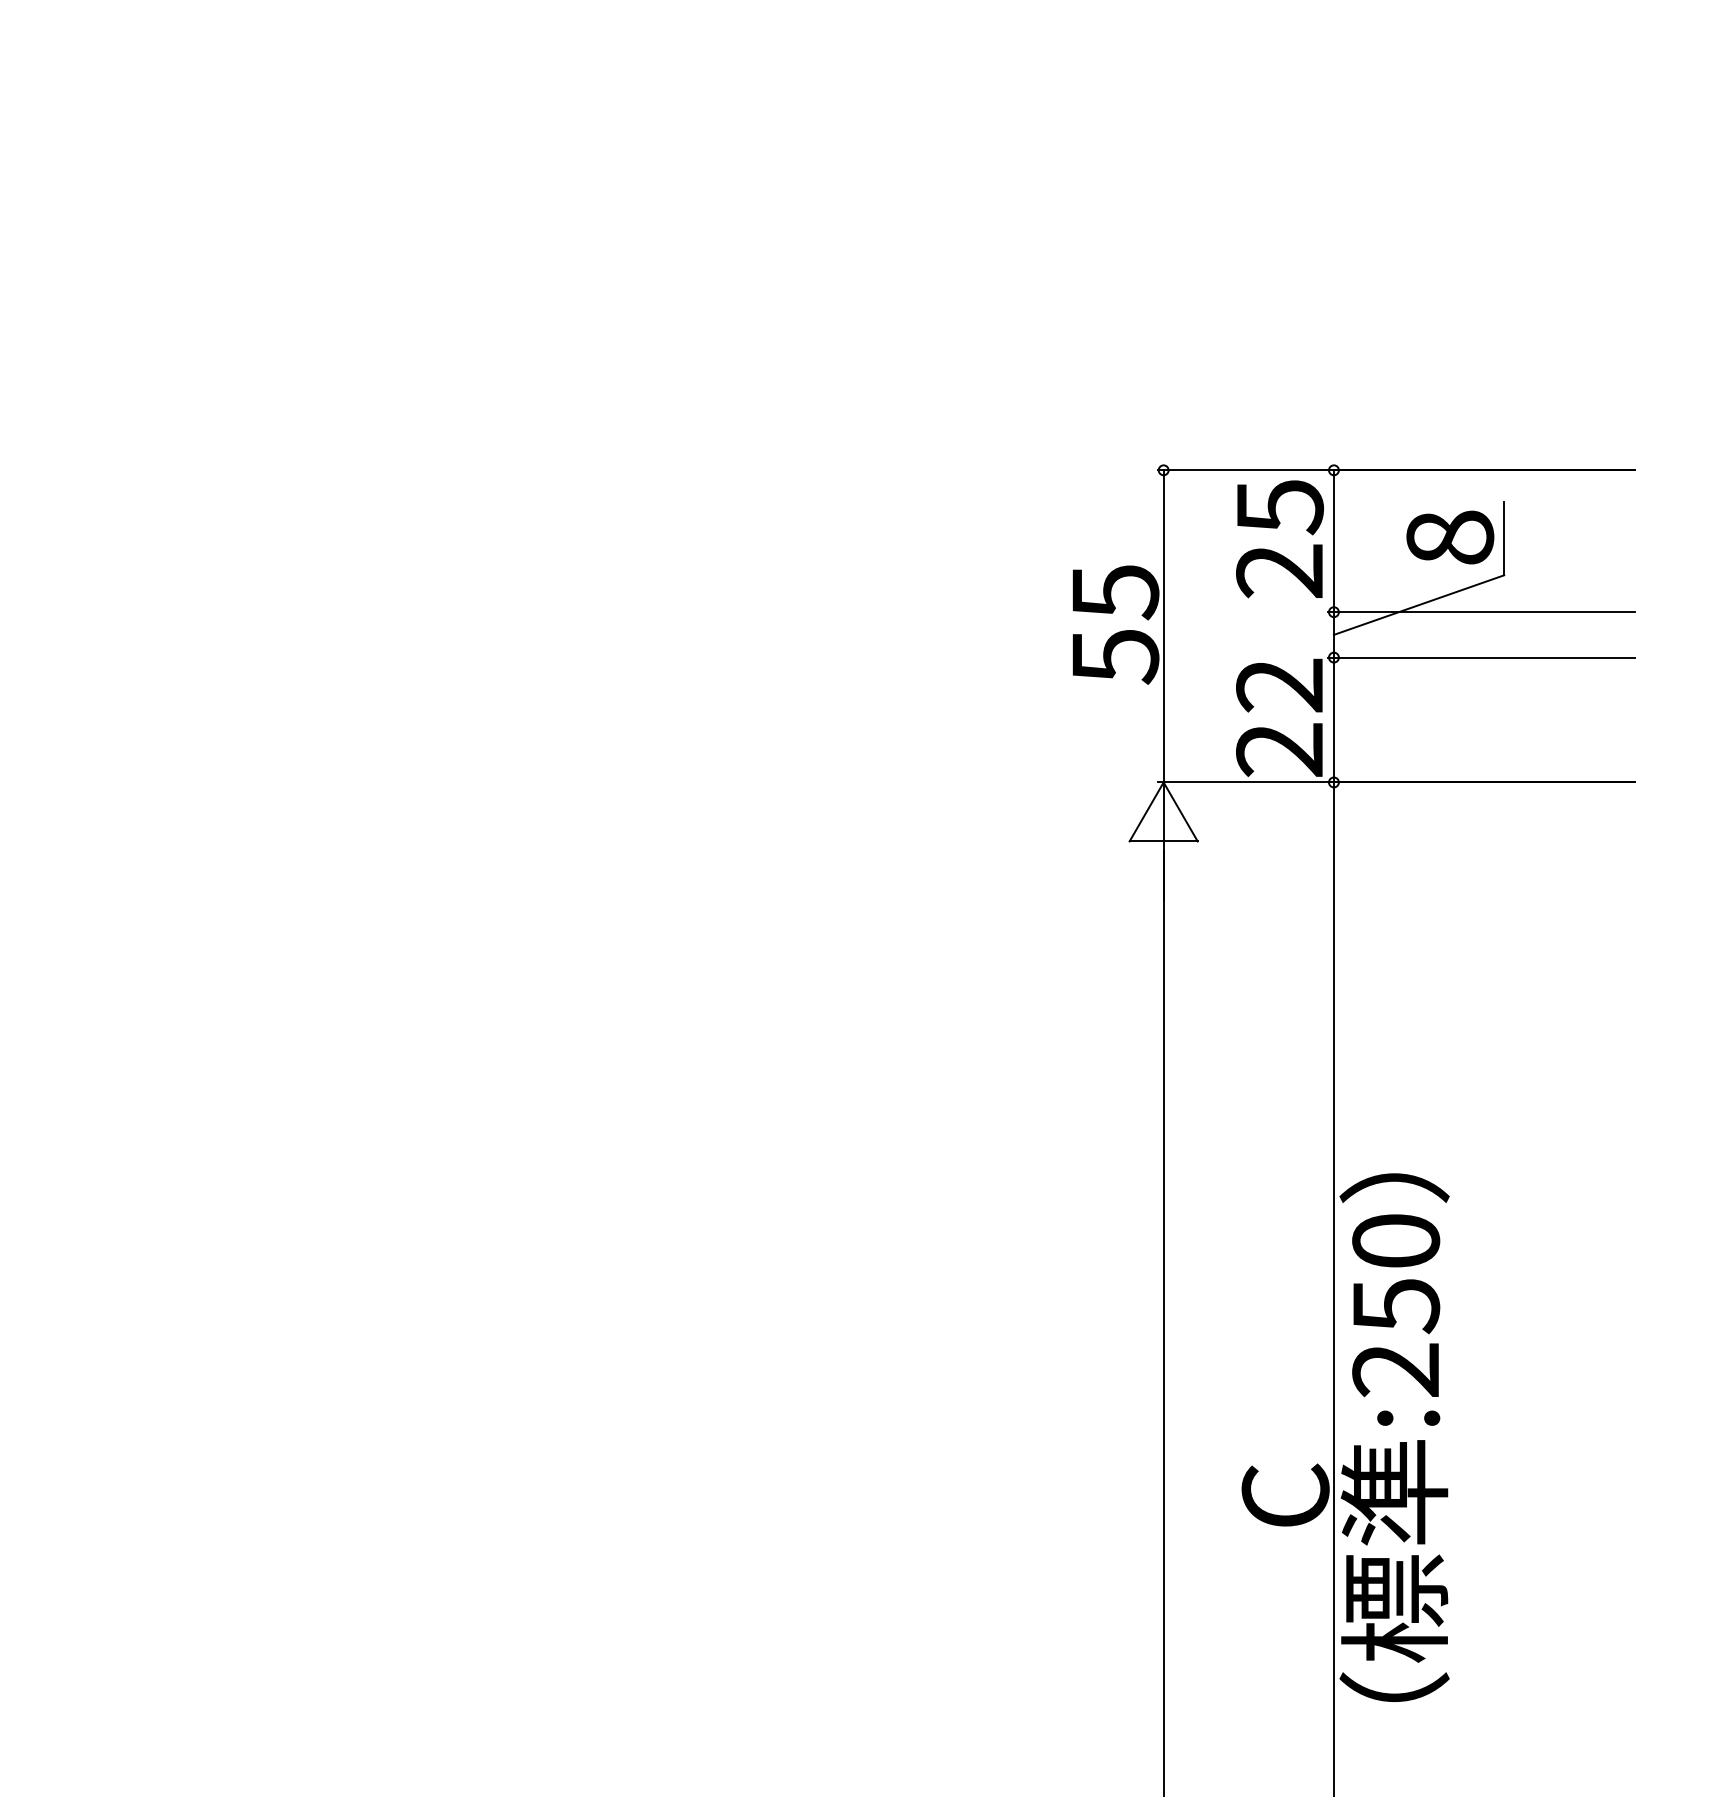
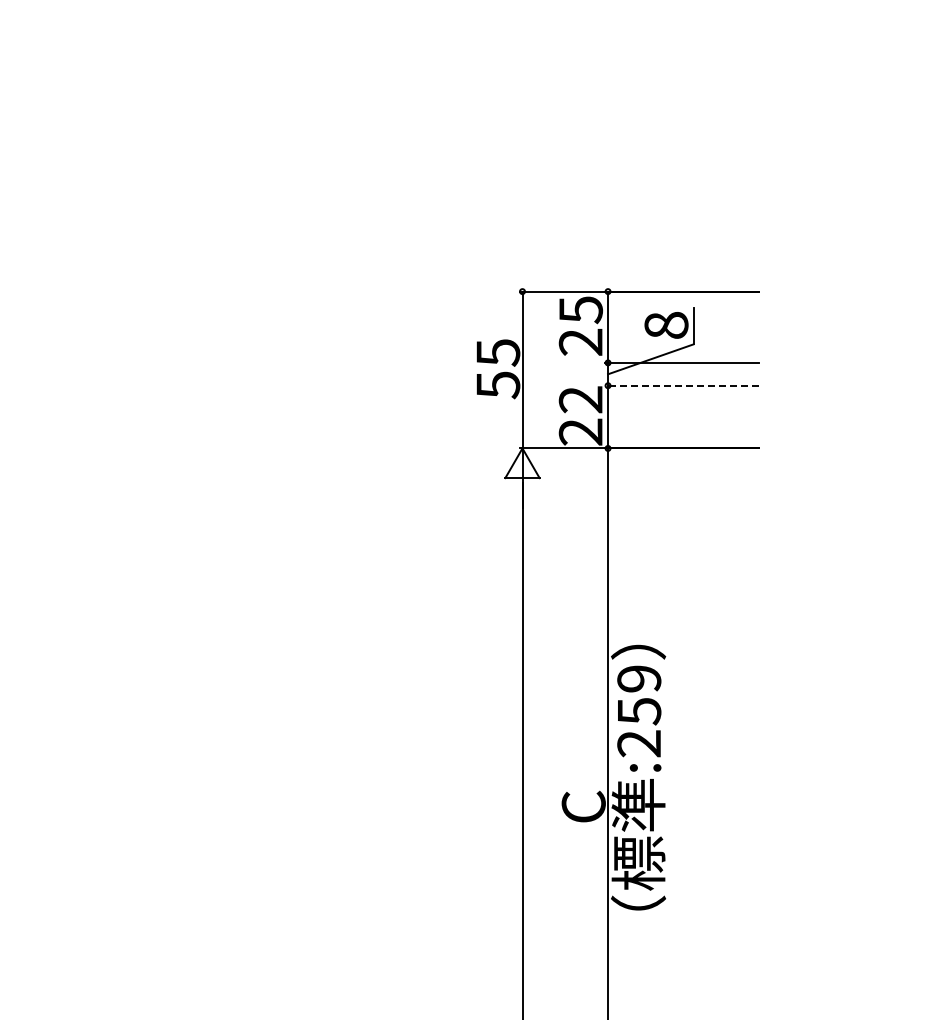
line: (1482, 657) -> (682, 385), solid -> dashed
text: (1396, 1240) -> (639, 678), :250 -> :259

